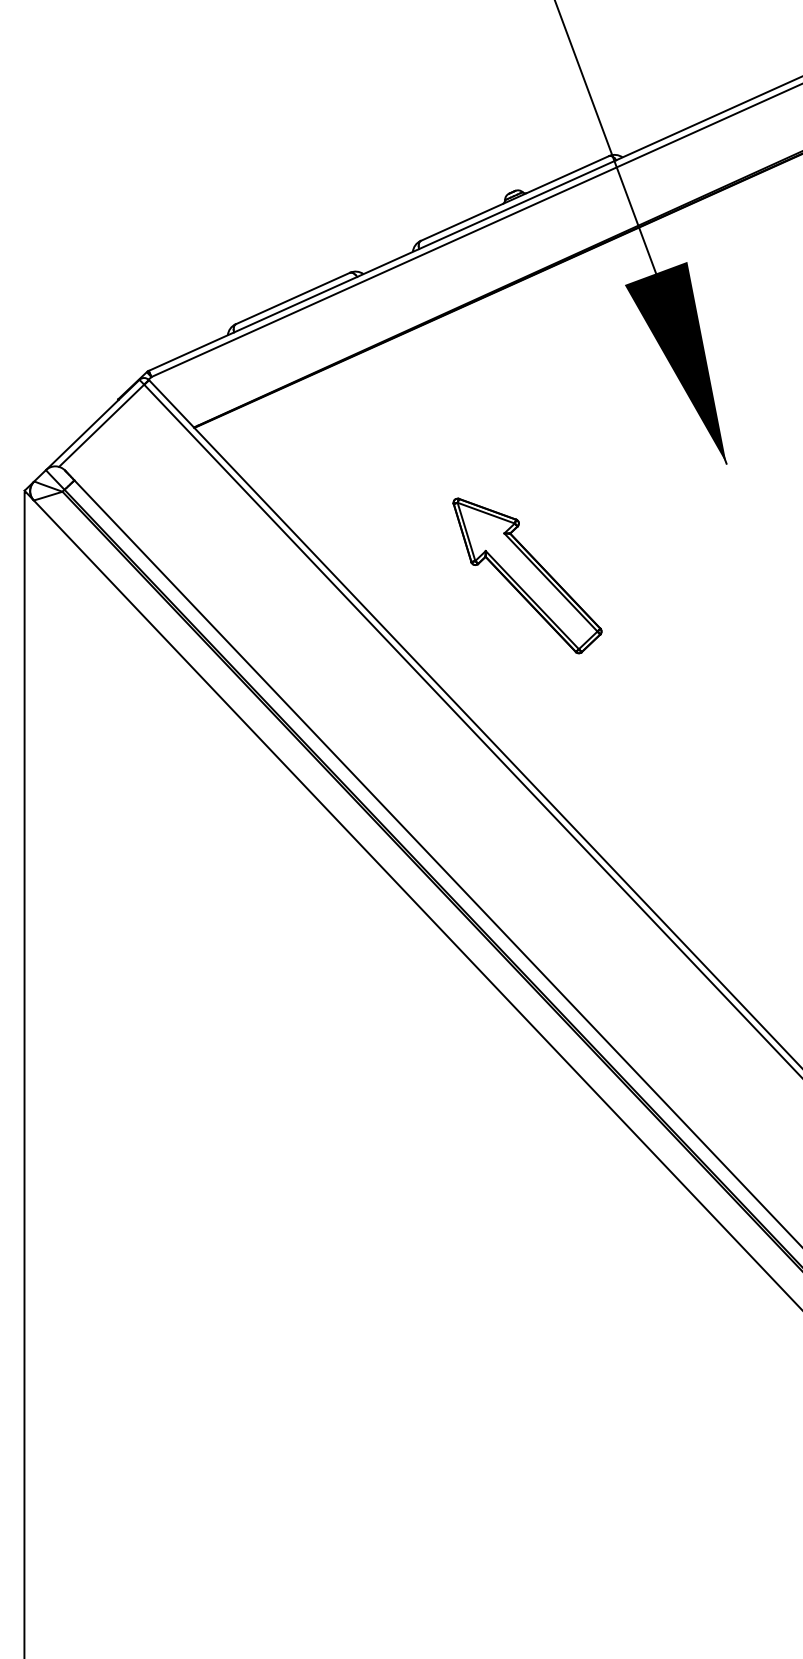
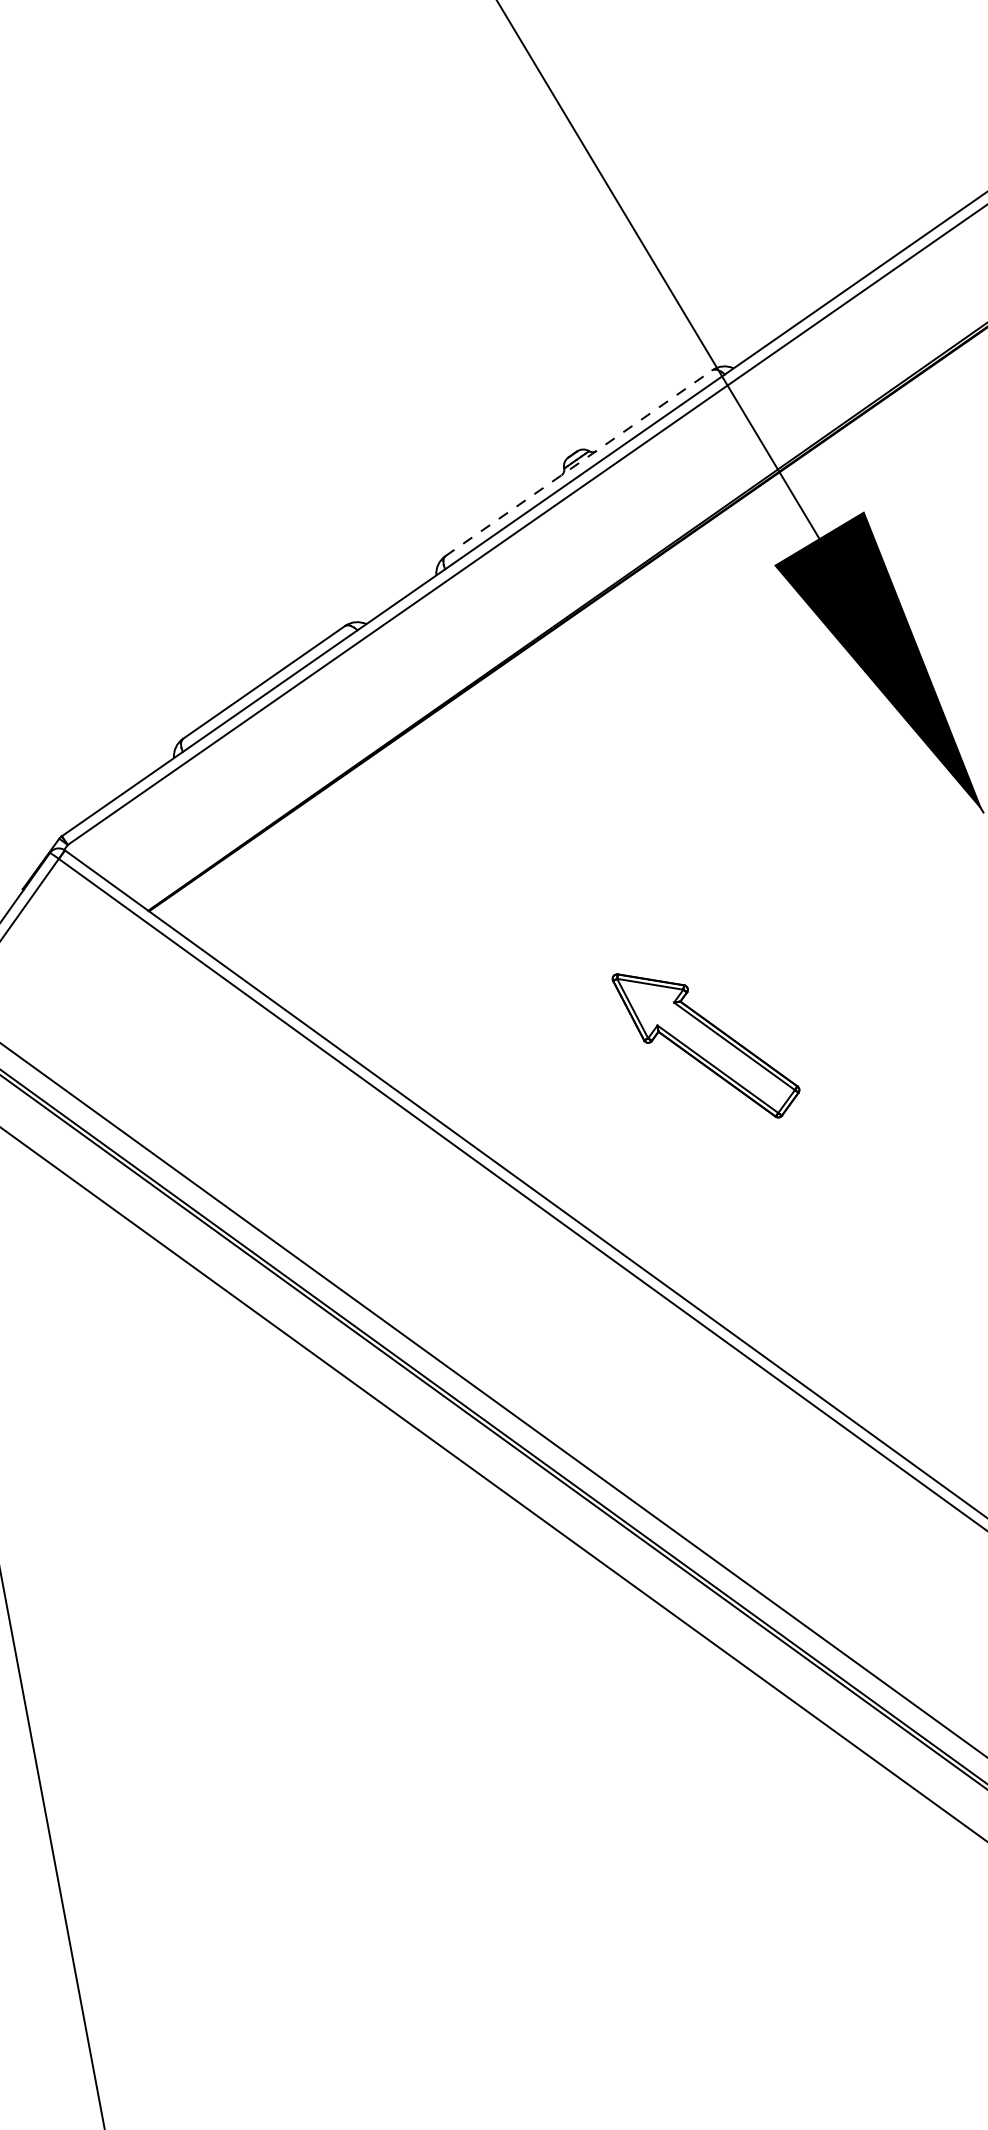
line: (515, 198) -> (579, 463), solid -> dashed
part: (527, 575) -> (707, 1043), size x0.7

